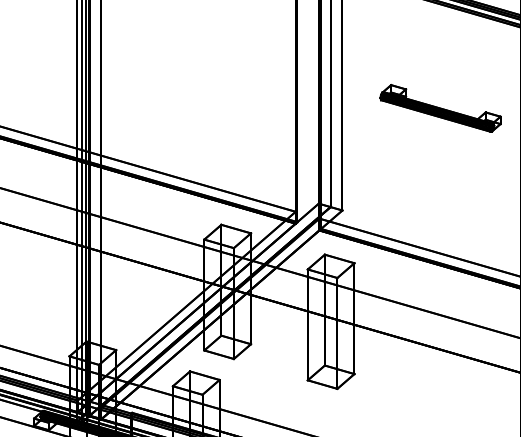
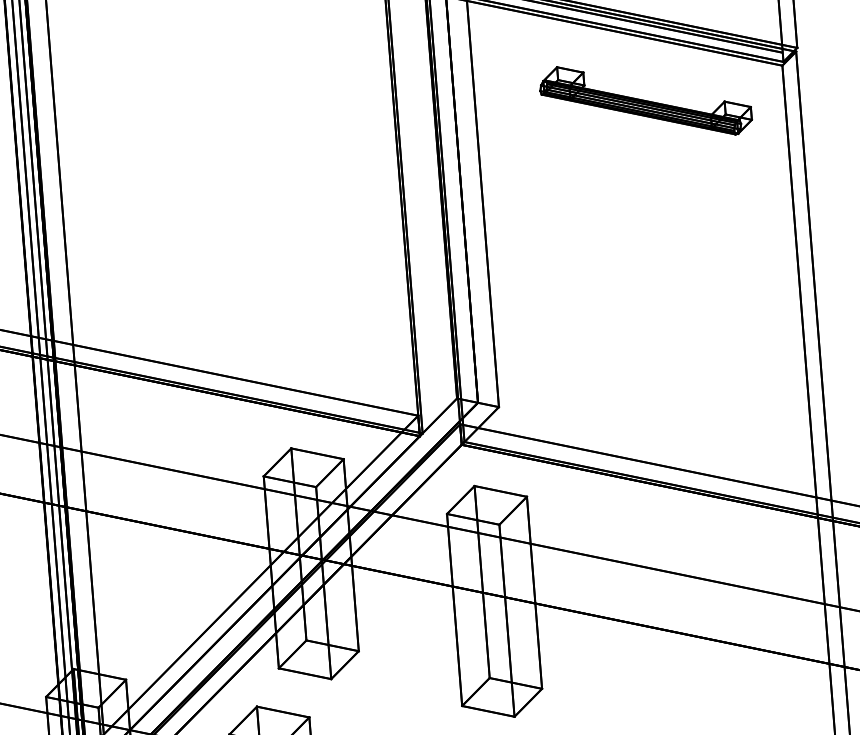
part: (440, 108) -> (645, 101), moved

